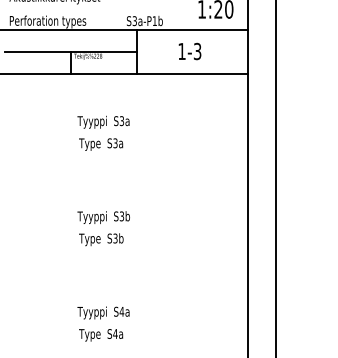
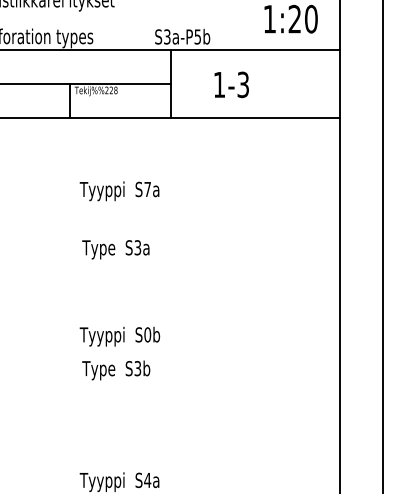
text: (154, 21) -> (197, 37), S3a-P1b -> S3a-P5b
text: (189, 51) -> (230, 84), moved
text: (121, 121) -> (147, 190), S3a -> S7a
text: (101, 144) -> (116, 249), moved
text: (121, 216) -> (147, 335), S3b -> S0b

